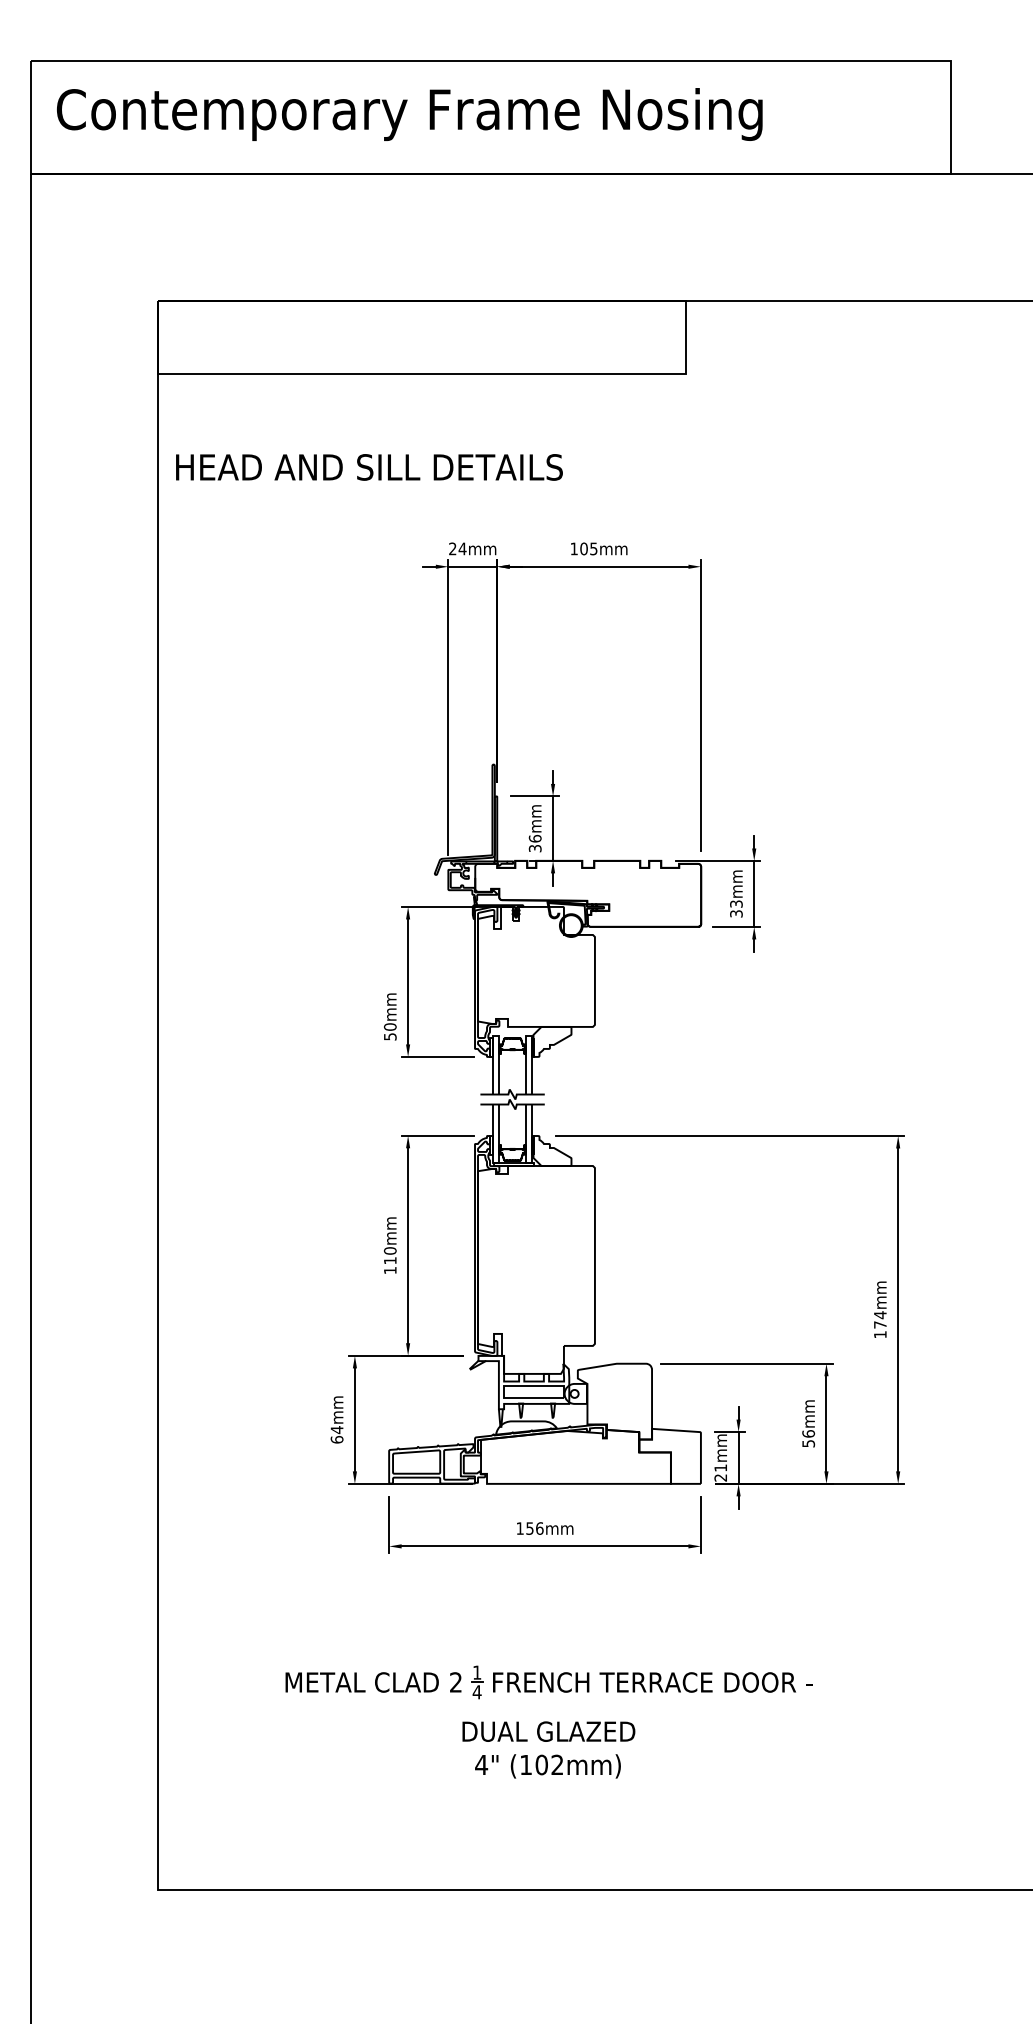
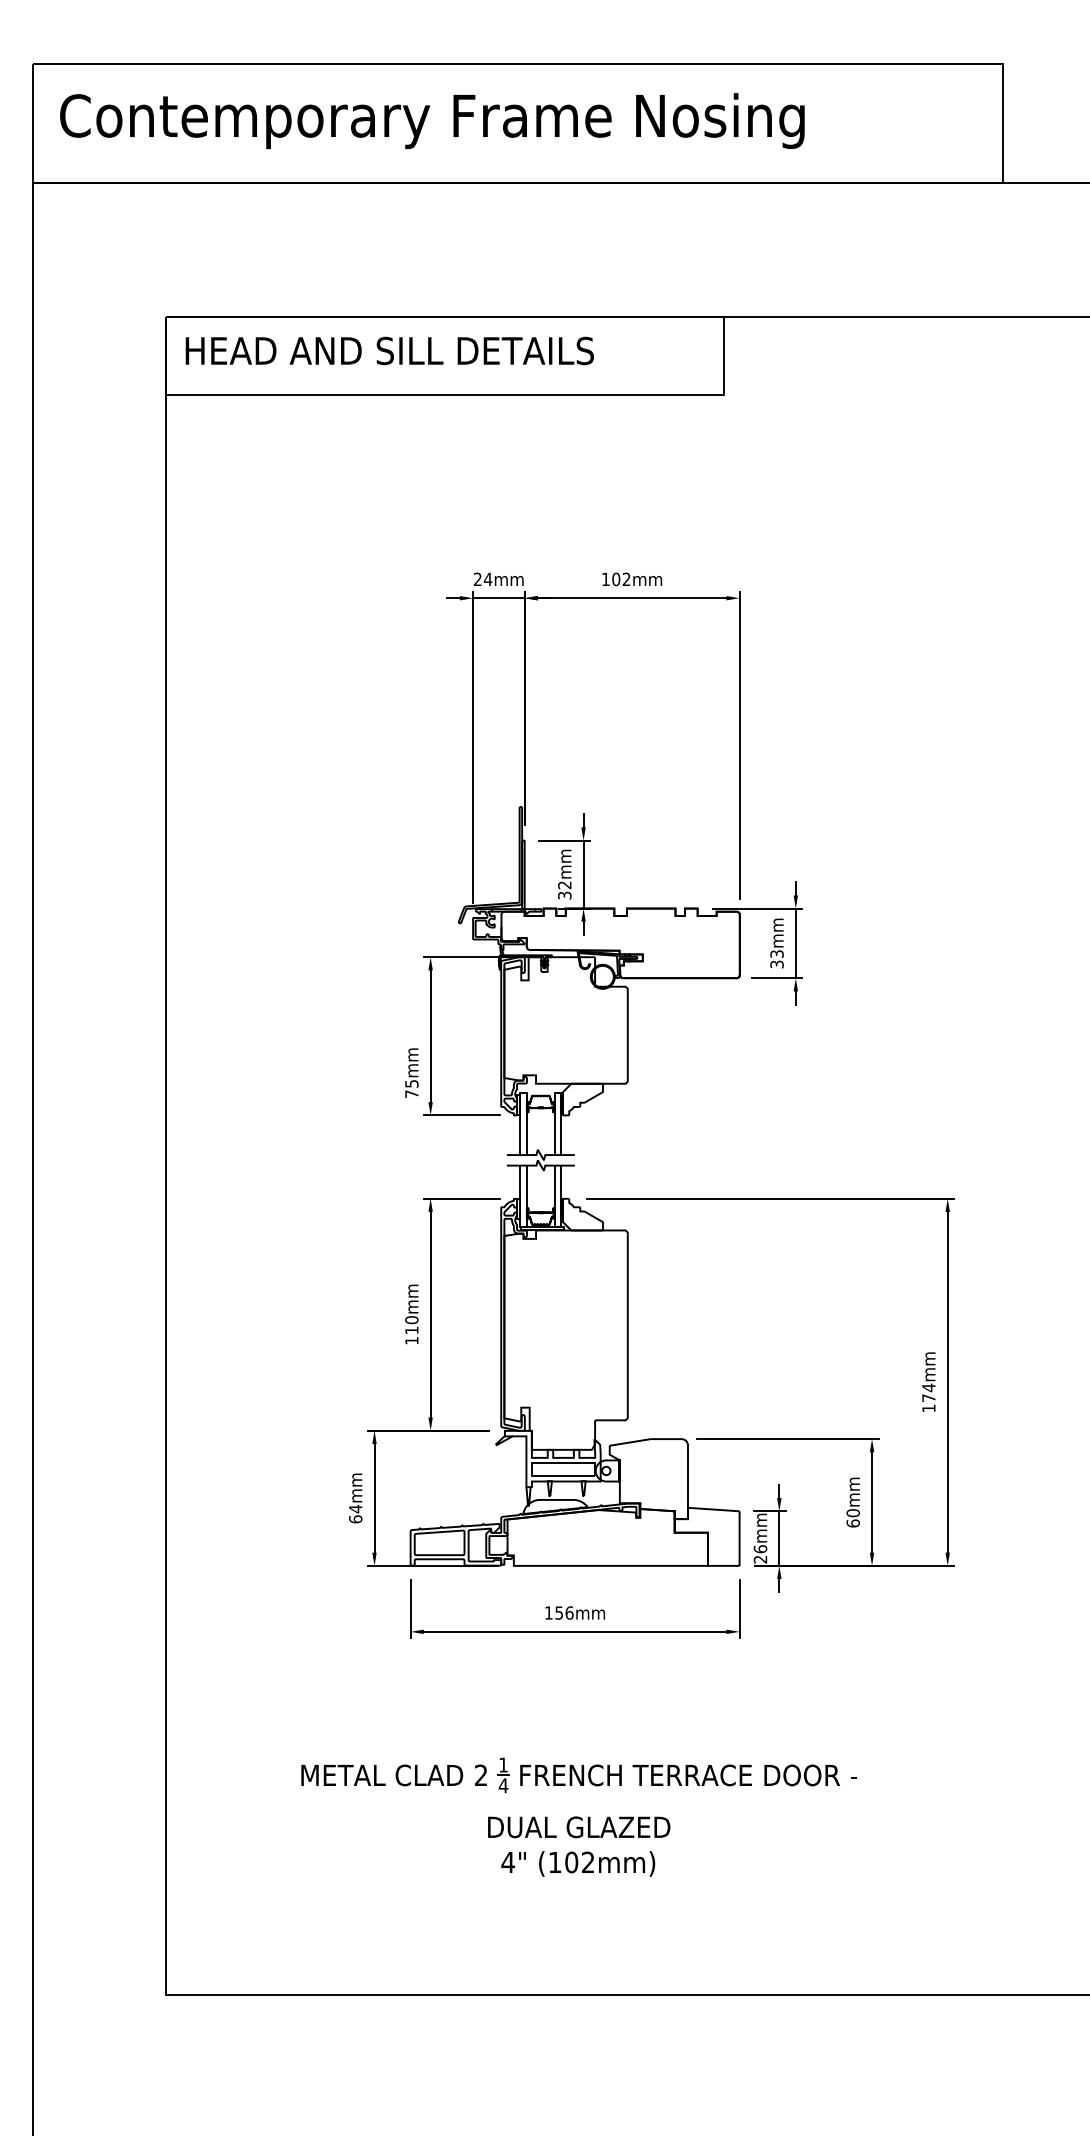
text: (369, 467) -> (389, 351), moved
text: (593, 548) -> (626, 578), 105mm -> 102mm
text: (534, 838) -> (563, 884), 36mm -> 32mm
text: (389, 1031) -> (411, 1088), 50mm -> 75mm
text: (808, 1438) -> (853, 1518), 56mm -> 60mm
text: (720, 1467) -> (760, 1548), 21mm -> 26mm

